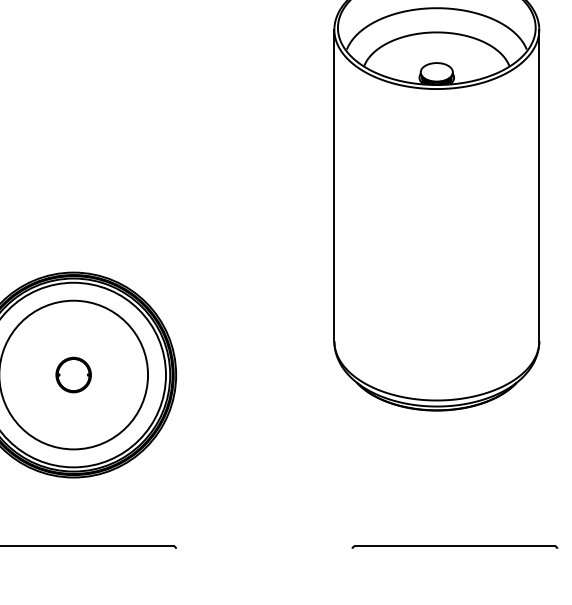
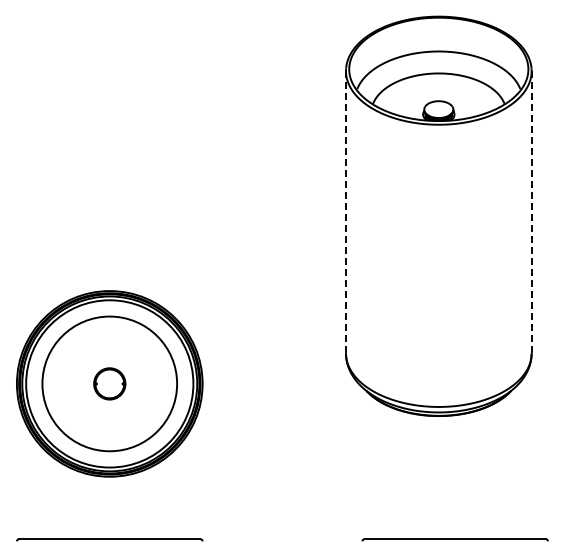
line: (539, 184) -> (531, 211), solid -> dashed
line: (333, 185) -> (345, 212), solid -> dashed

